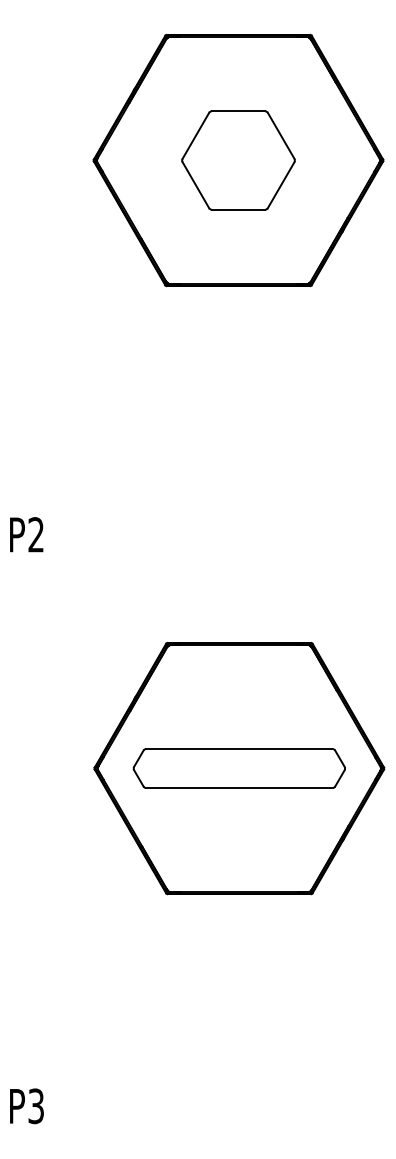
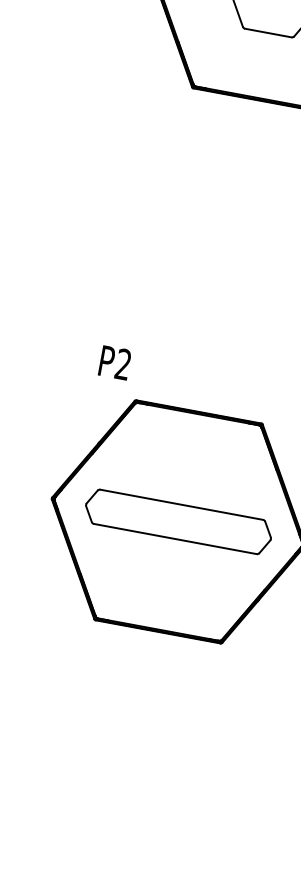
text: (26, 534) -> (114, 362), moved

